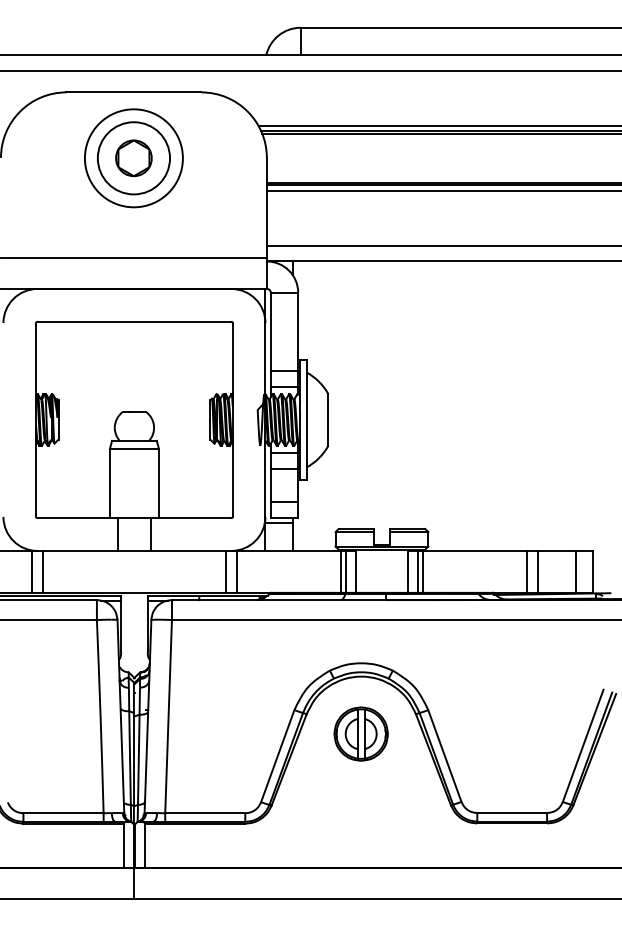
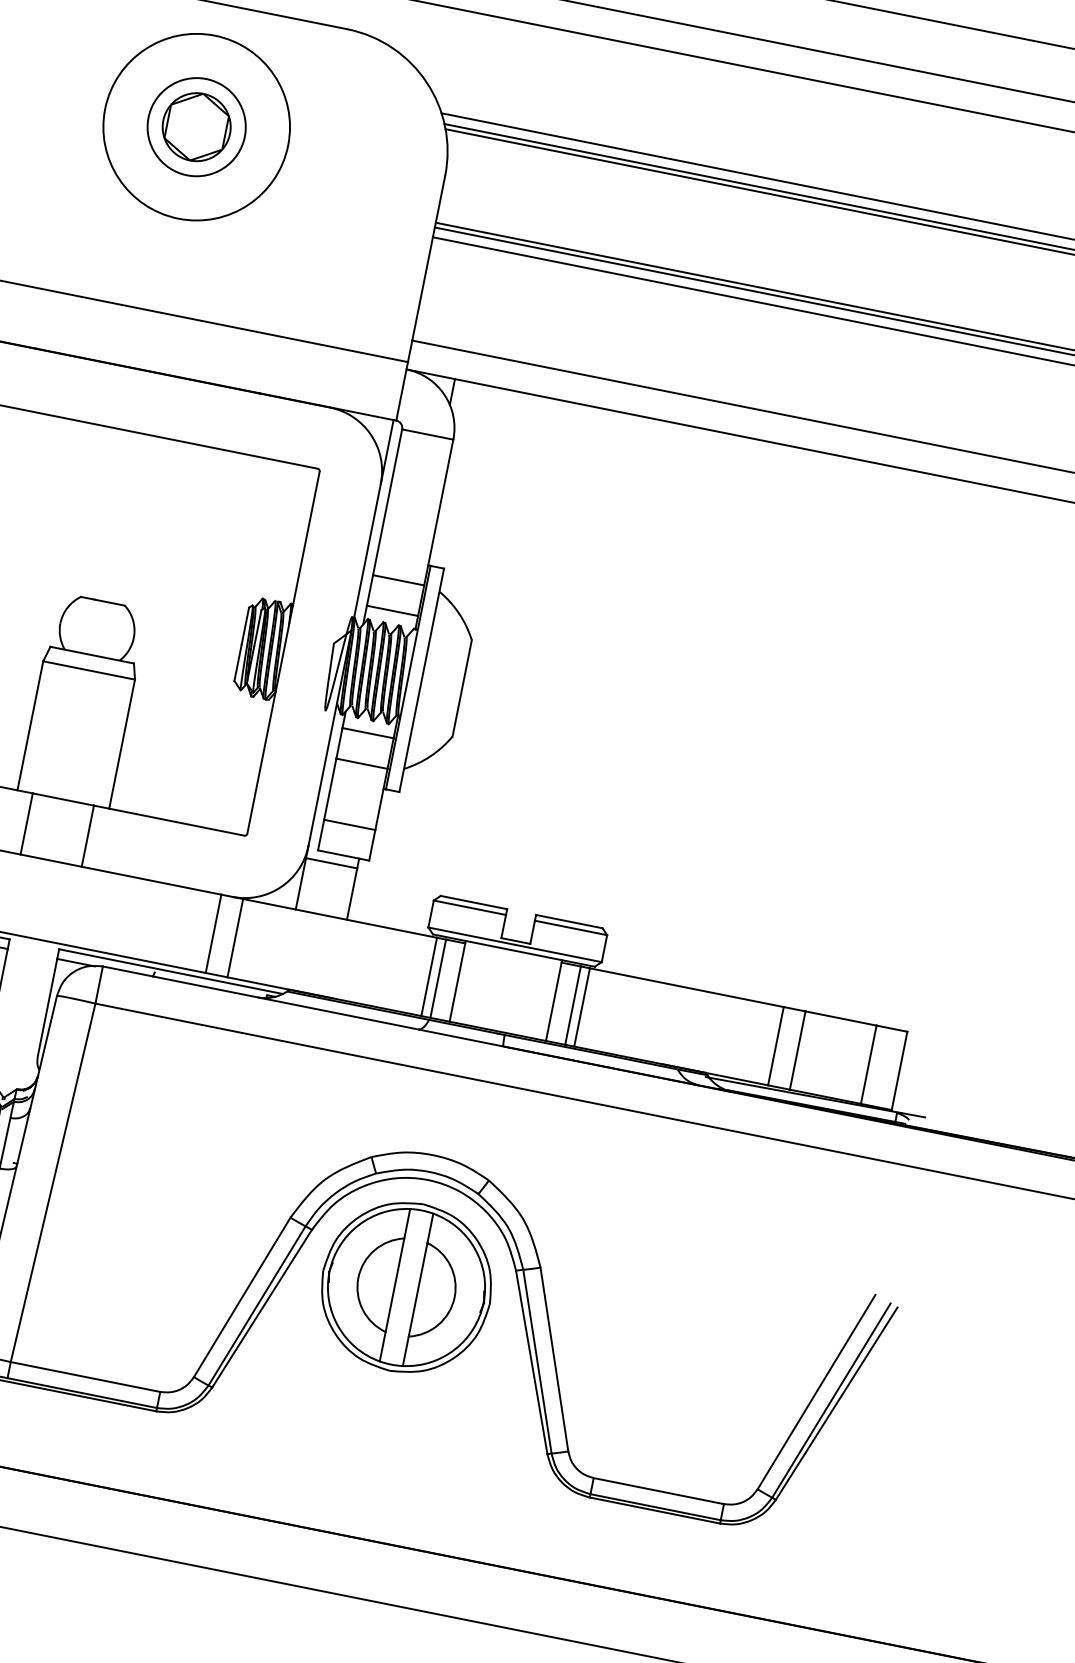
circle: (133, 158) -> (195, 127), size x0.71
part: (360, 733) -> (405, 1285), size x1.67

